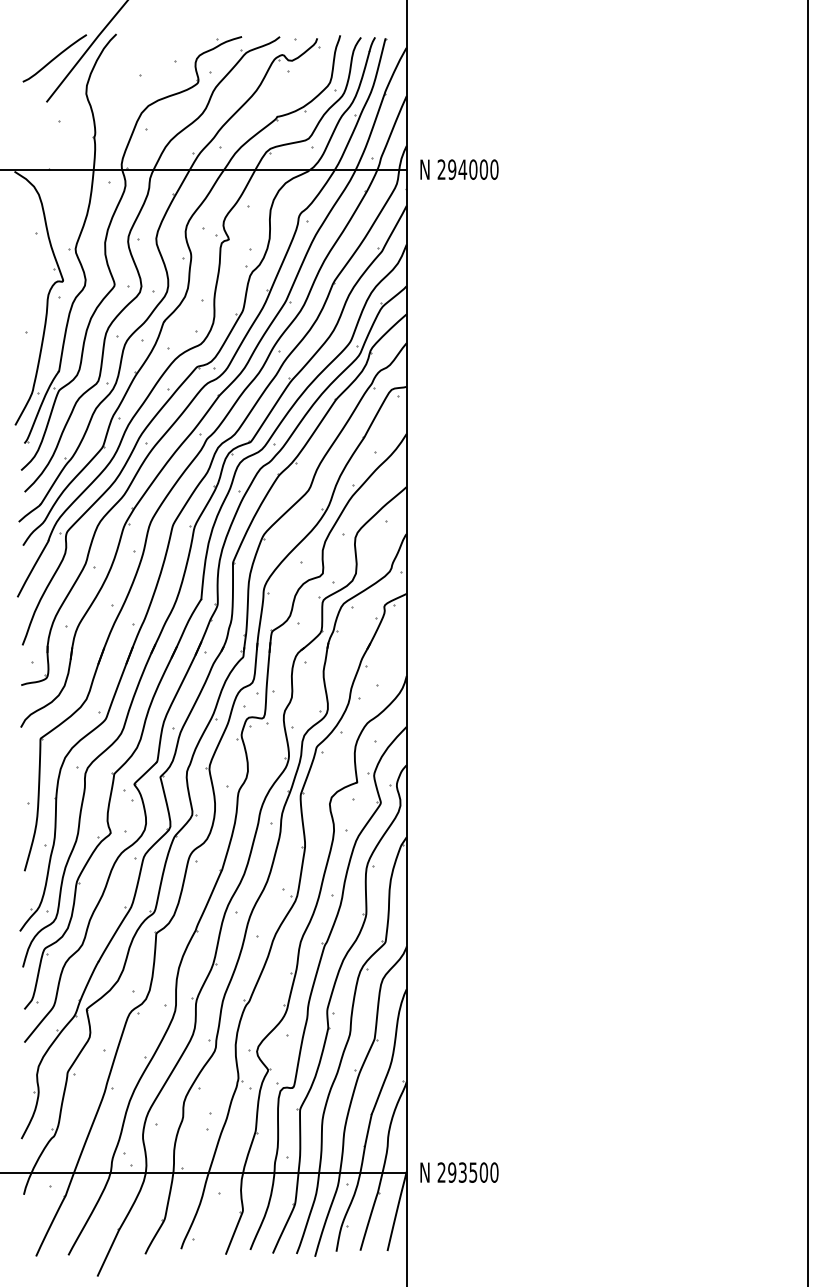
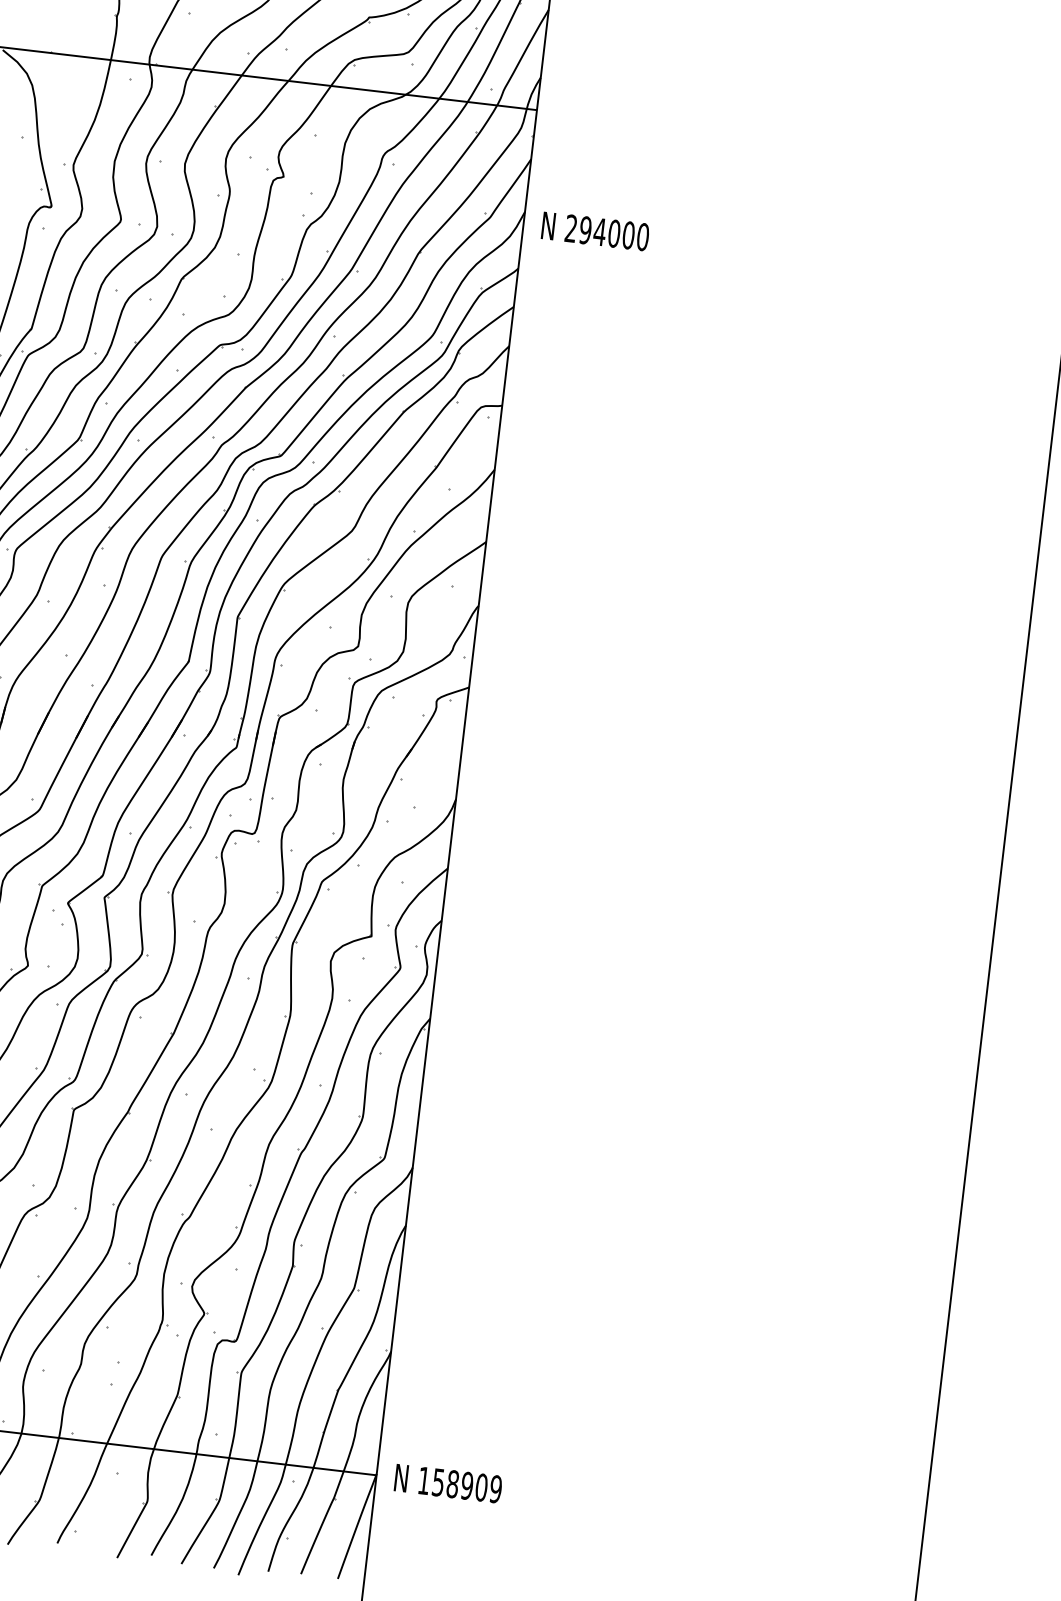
text: (459, 169) -> (595, 231), moved
text: (467, 1172) -> (459, 1484), 293500 -> 158909

